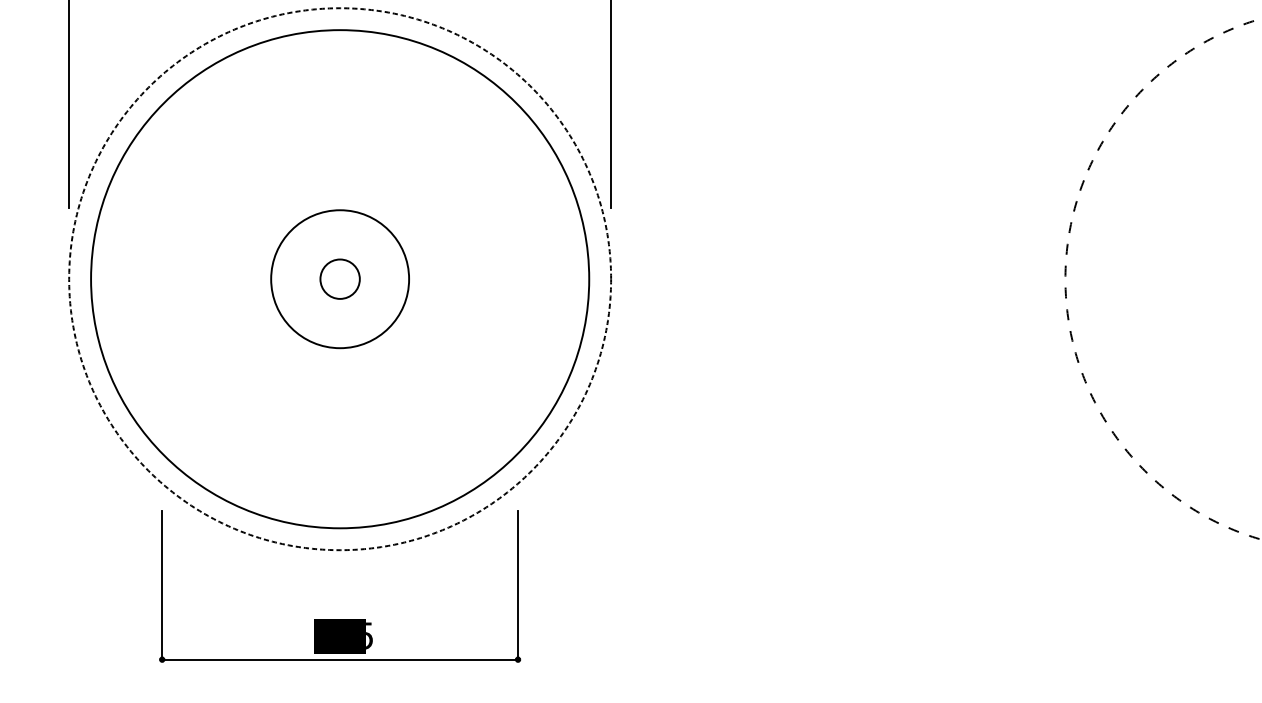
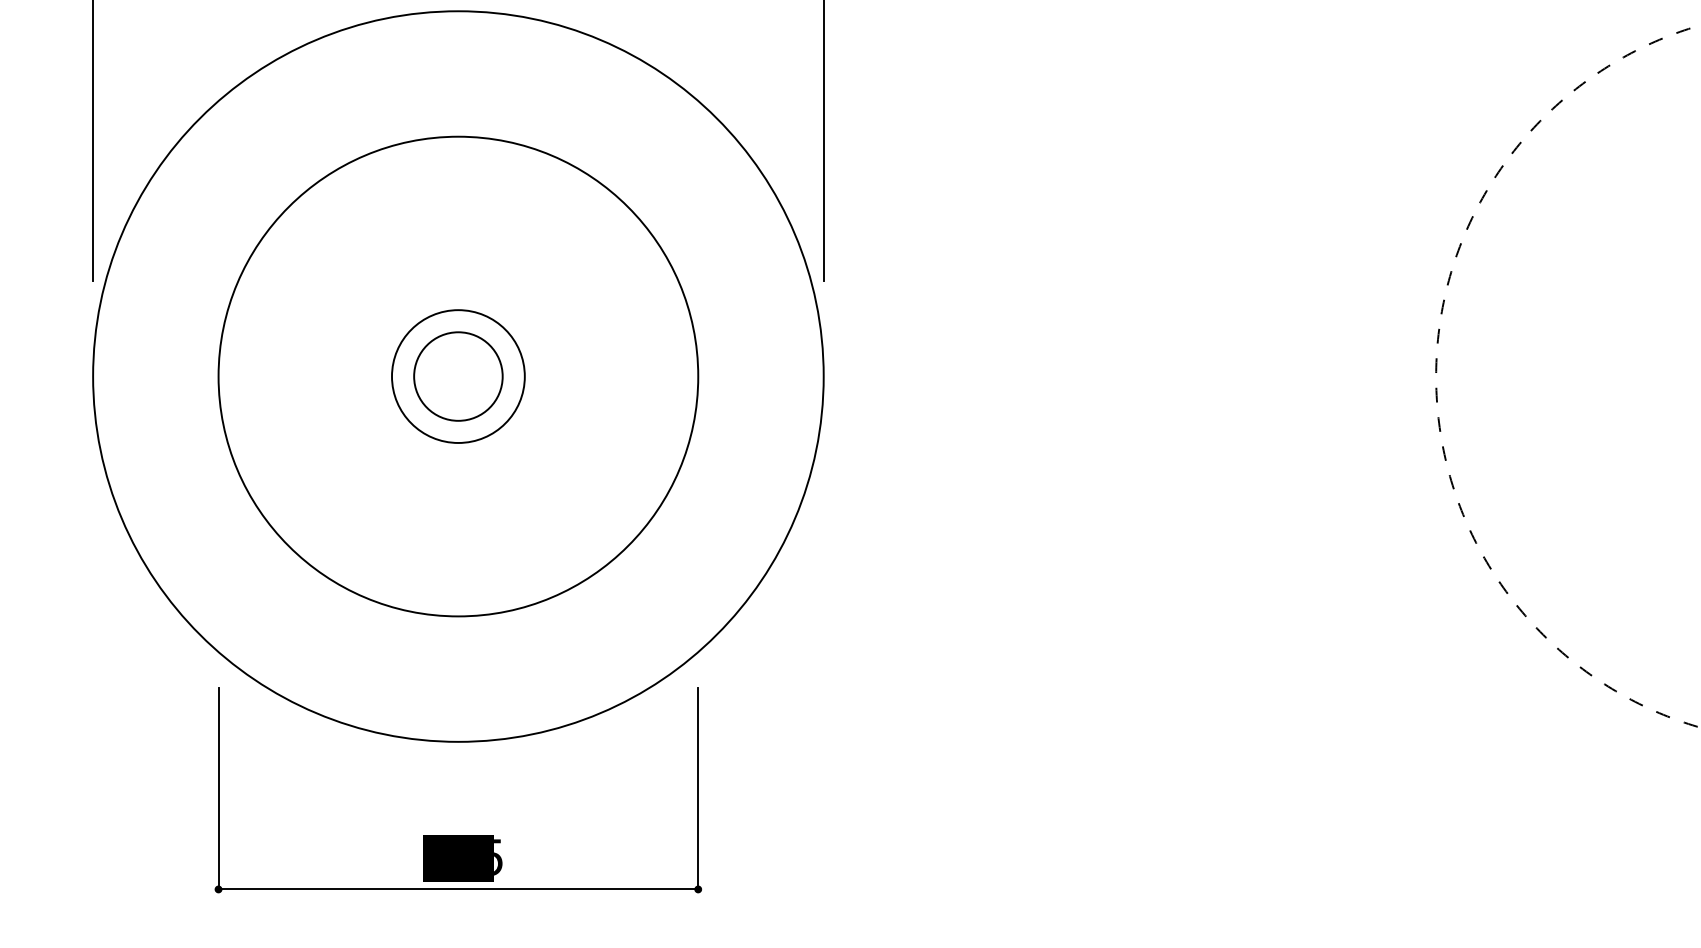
circle: (340, 279) -> (458, 376), dashed -> solid
circle: (340, 279) -> (458, 376), size x0.71
circle: (340, 279) -> (458, 376), size x0.71
circle: (340, 279) -> (458, 376), size x1.67

